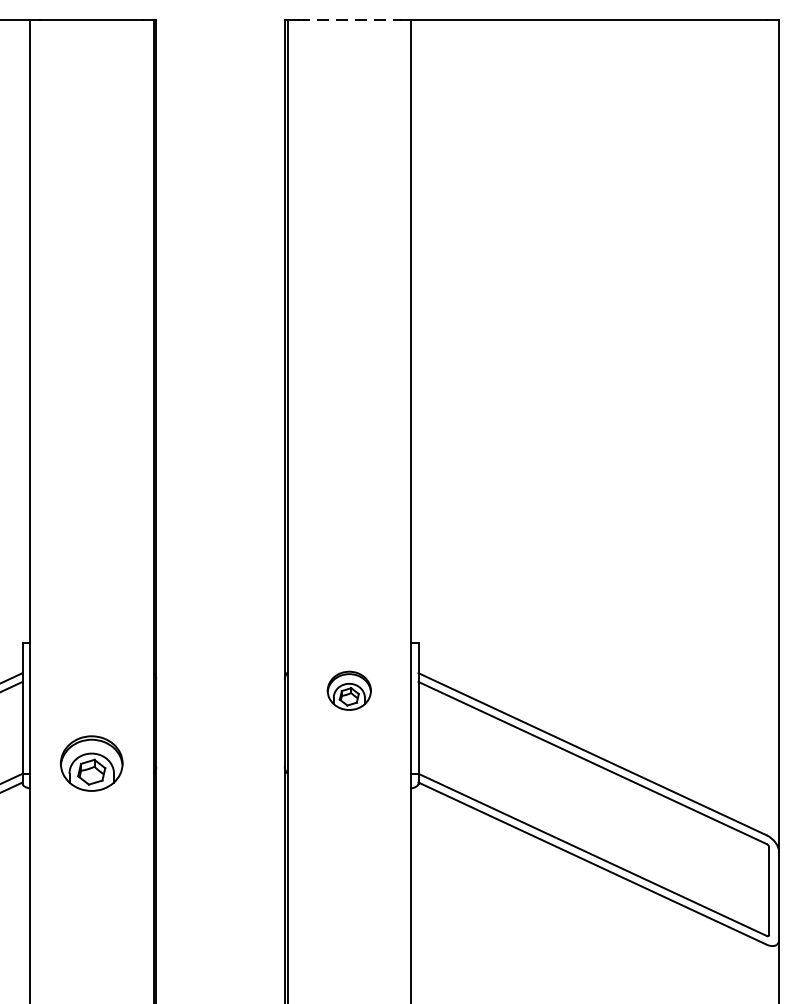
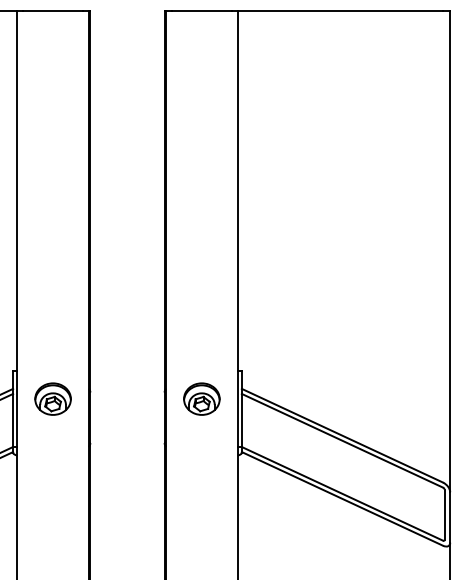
line: (348, 19) -> (201, 11), dashed -> solid
part: (348, 689) -> (201, 398), size x1.43
part: (90, 762) -> (52, 398), moved

